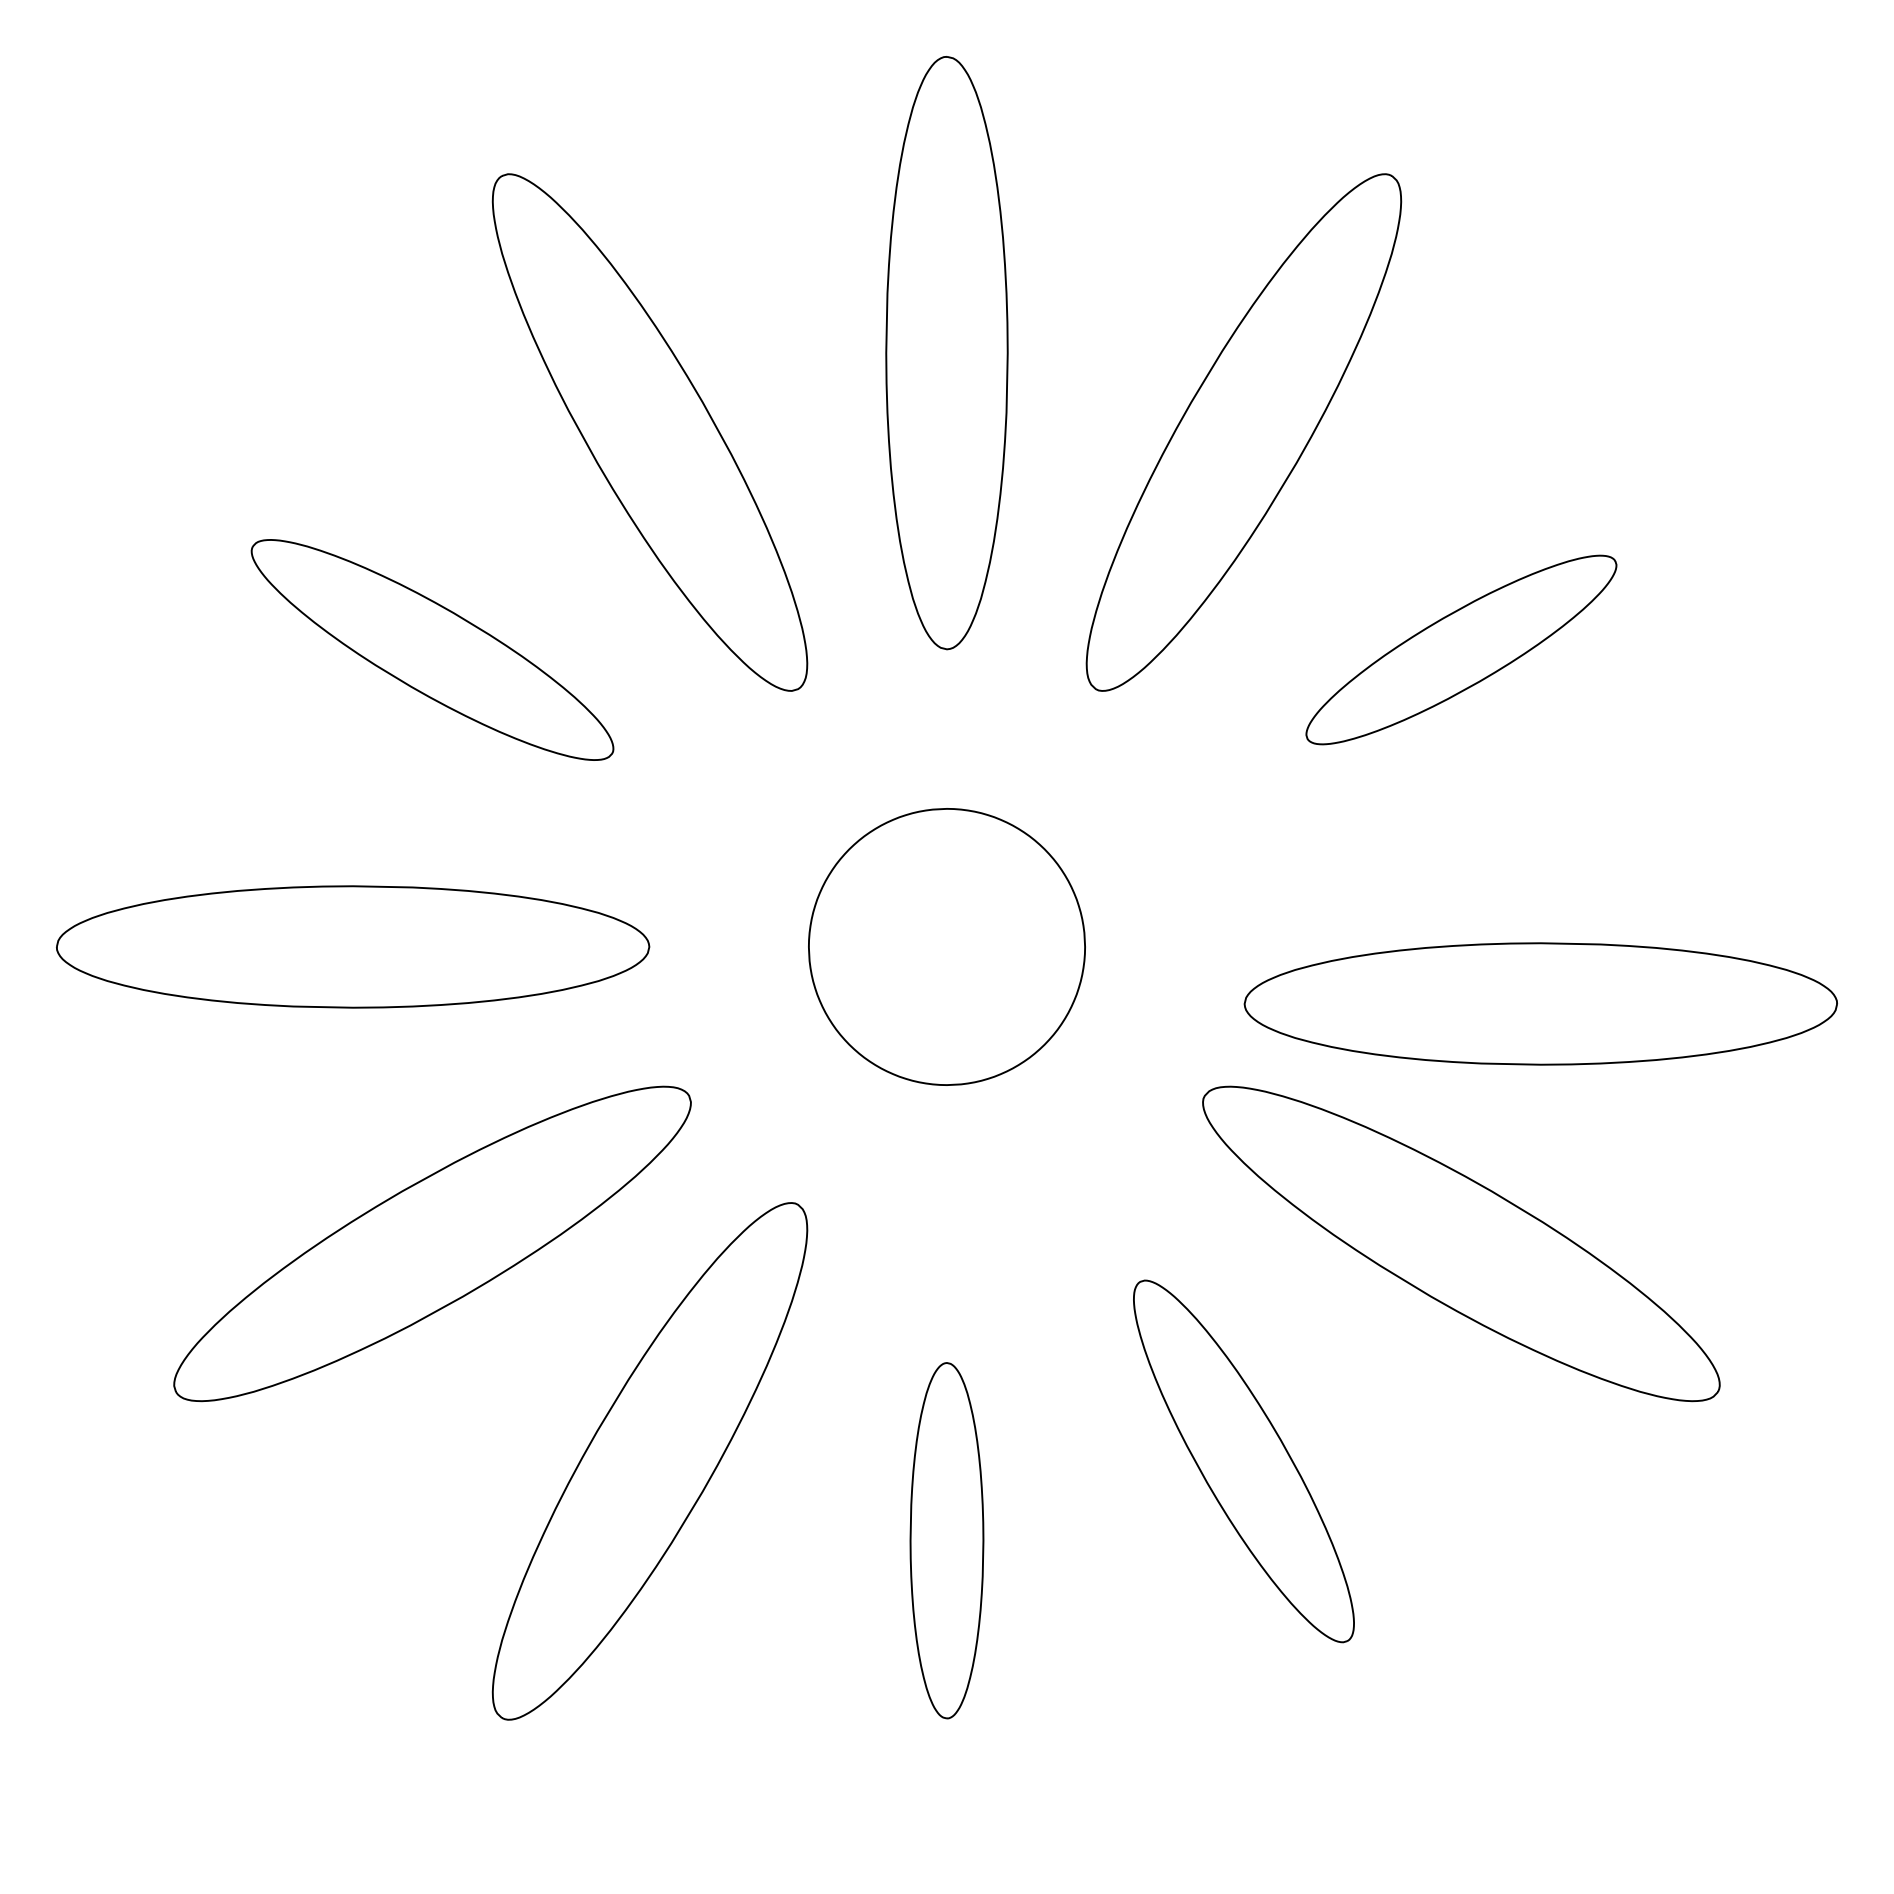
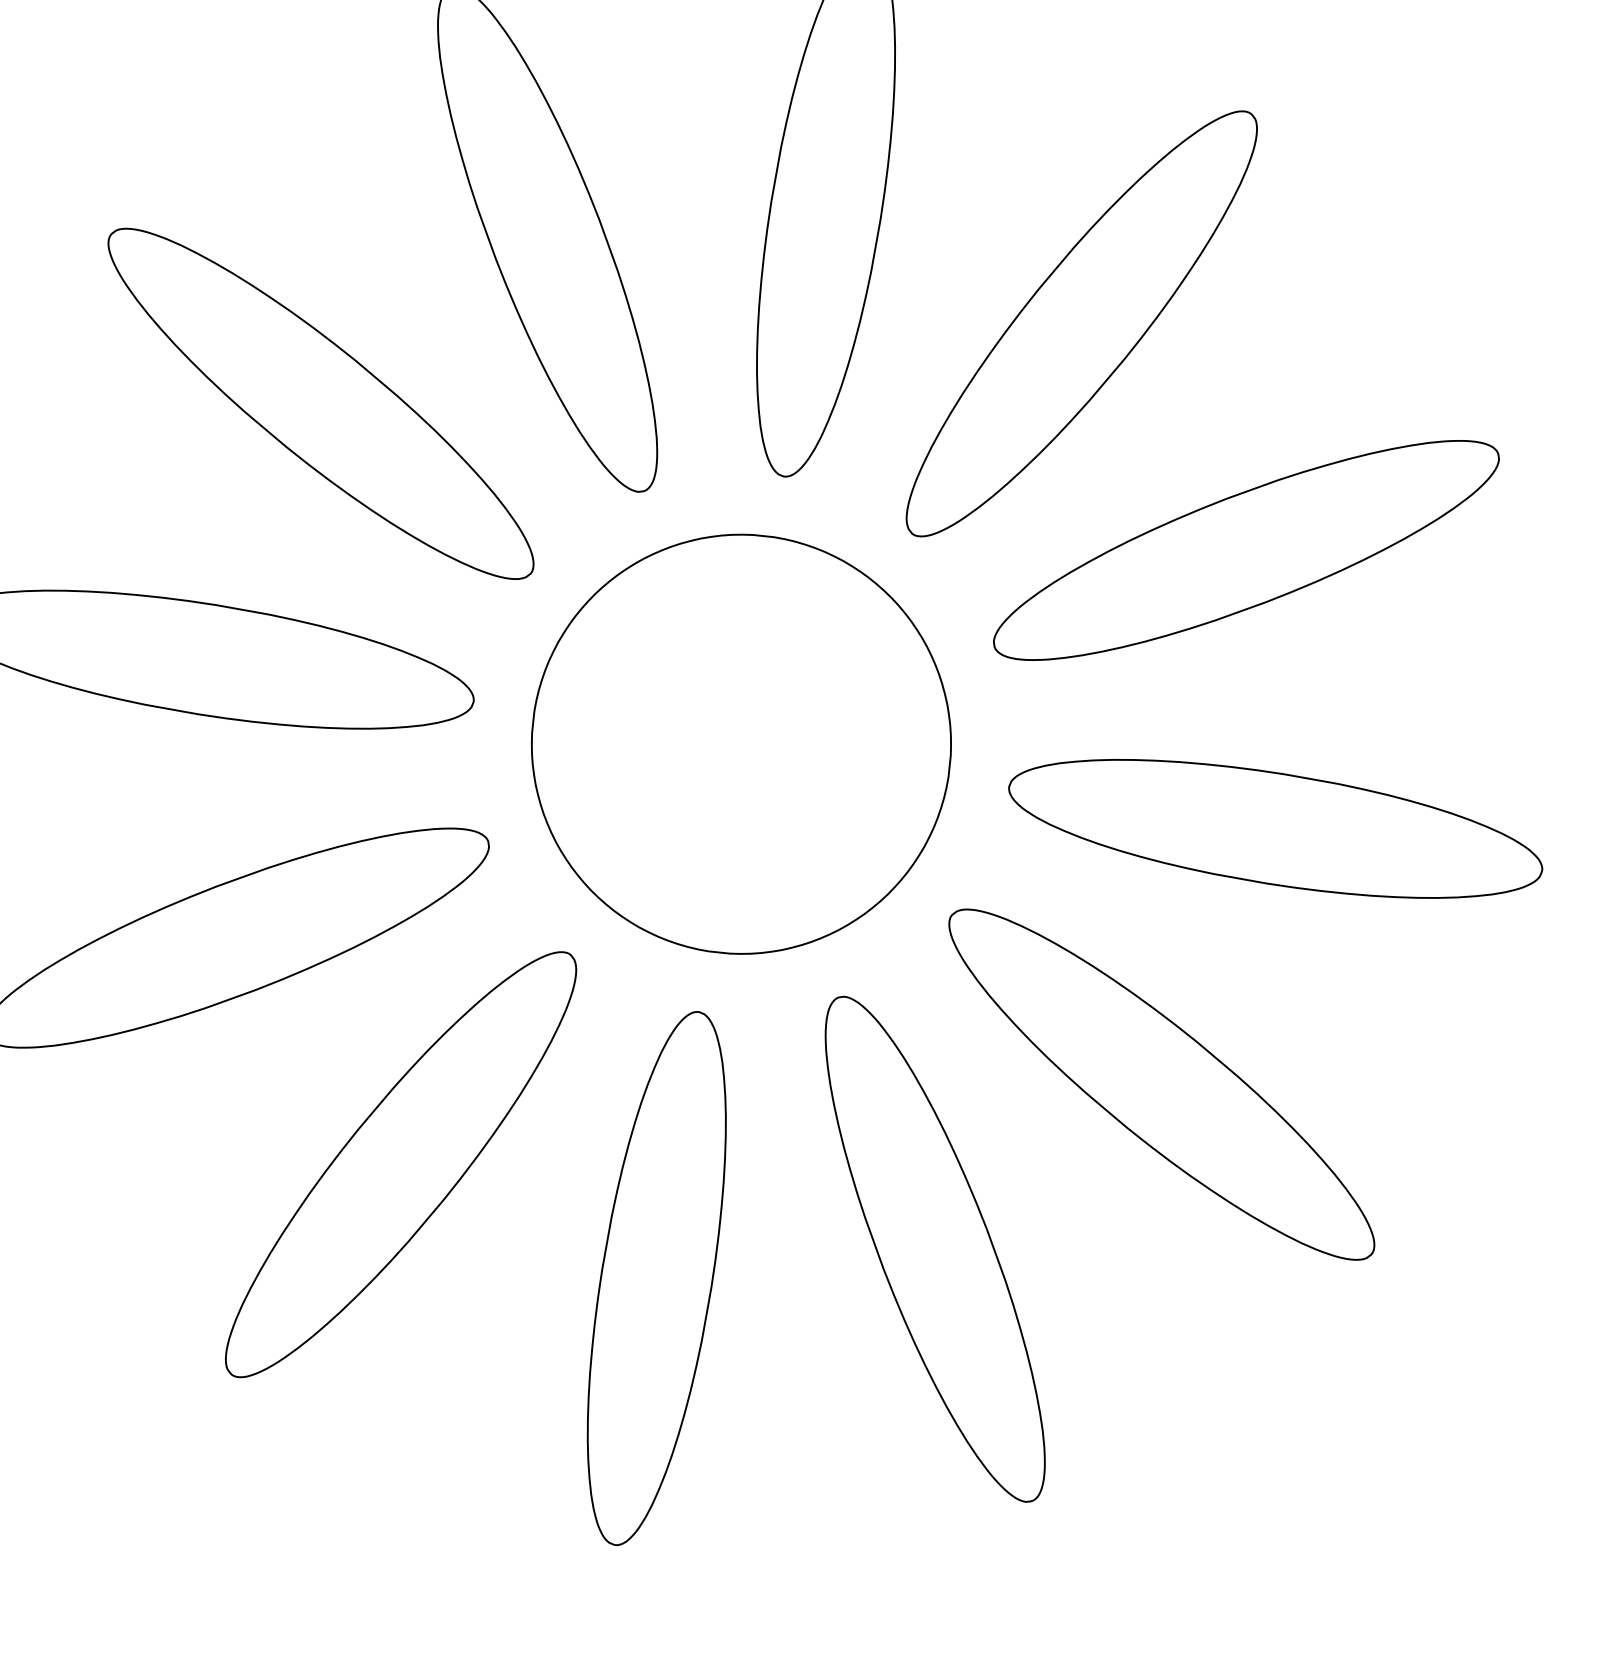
part: (432, 649) -> (321, 403), size x1.43
part: (1461, 649) -> (1246, 550), size x1.67
part: (946, 946) -> (741, 743), size x1.67
part: (1540, 1003) -> (1275, 828), moved
part: (1243, 1461) -> (934, 1249), size x1.43
part: (946, 1540) -> (656, 1278), size x1.67

